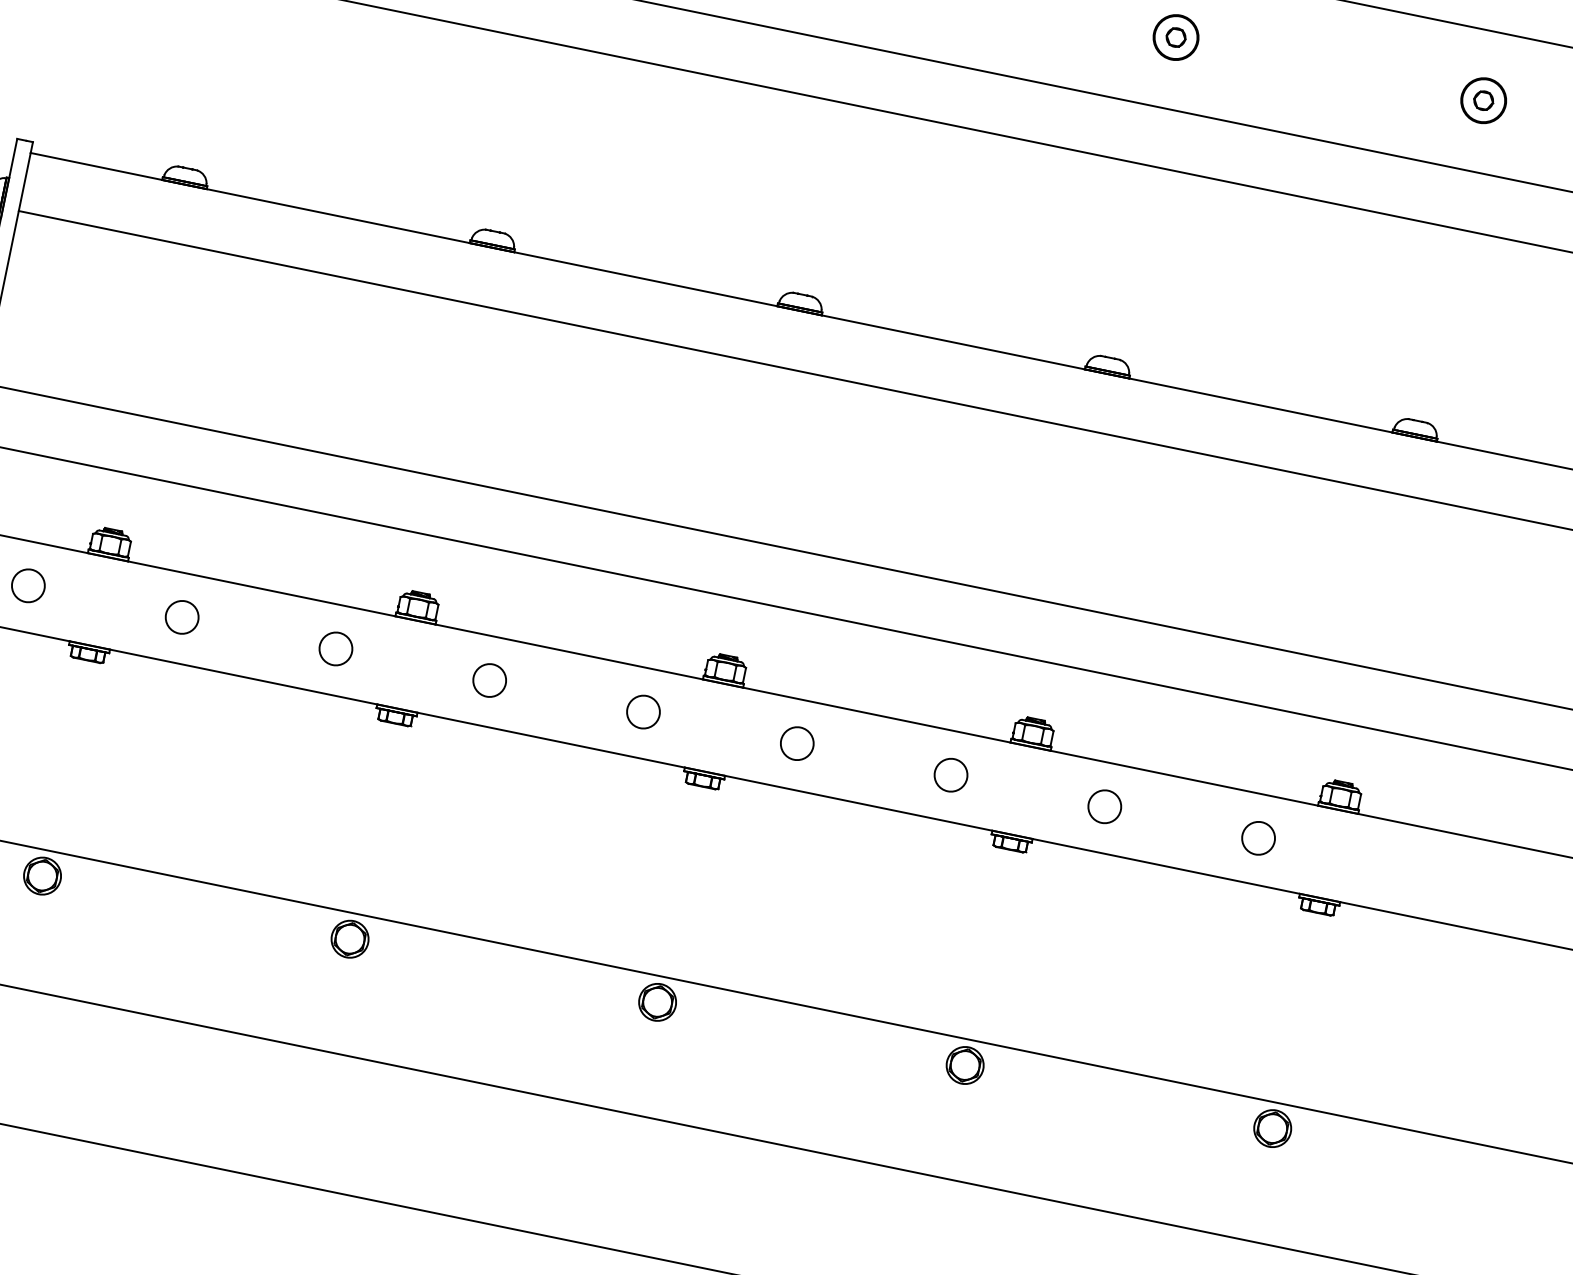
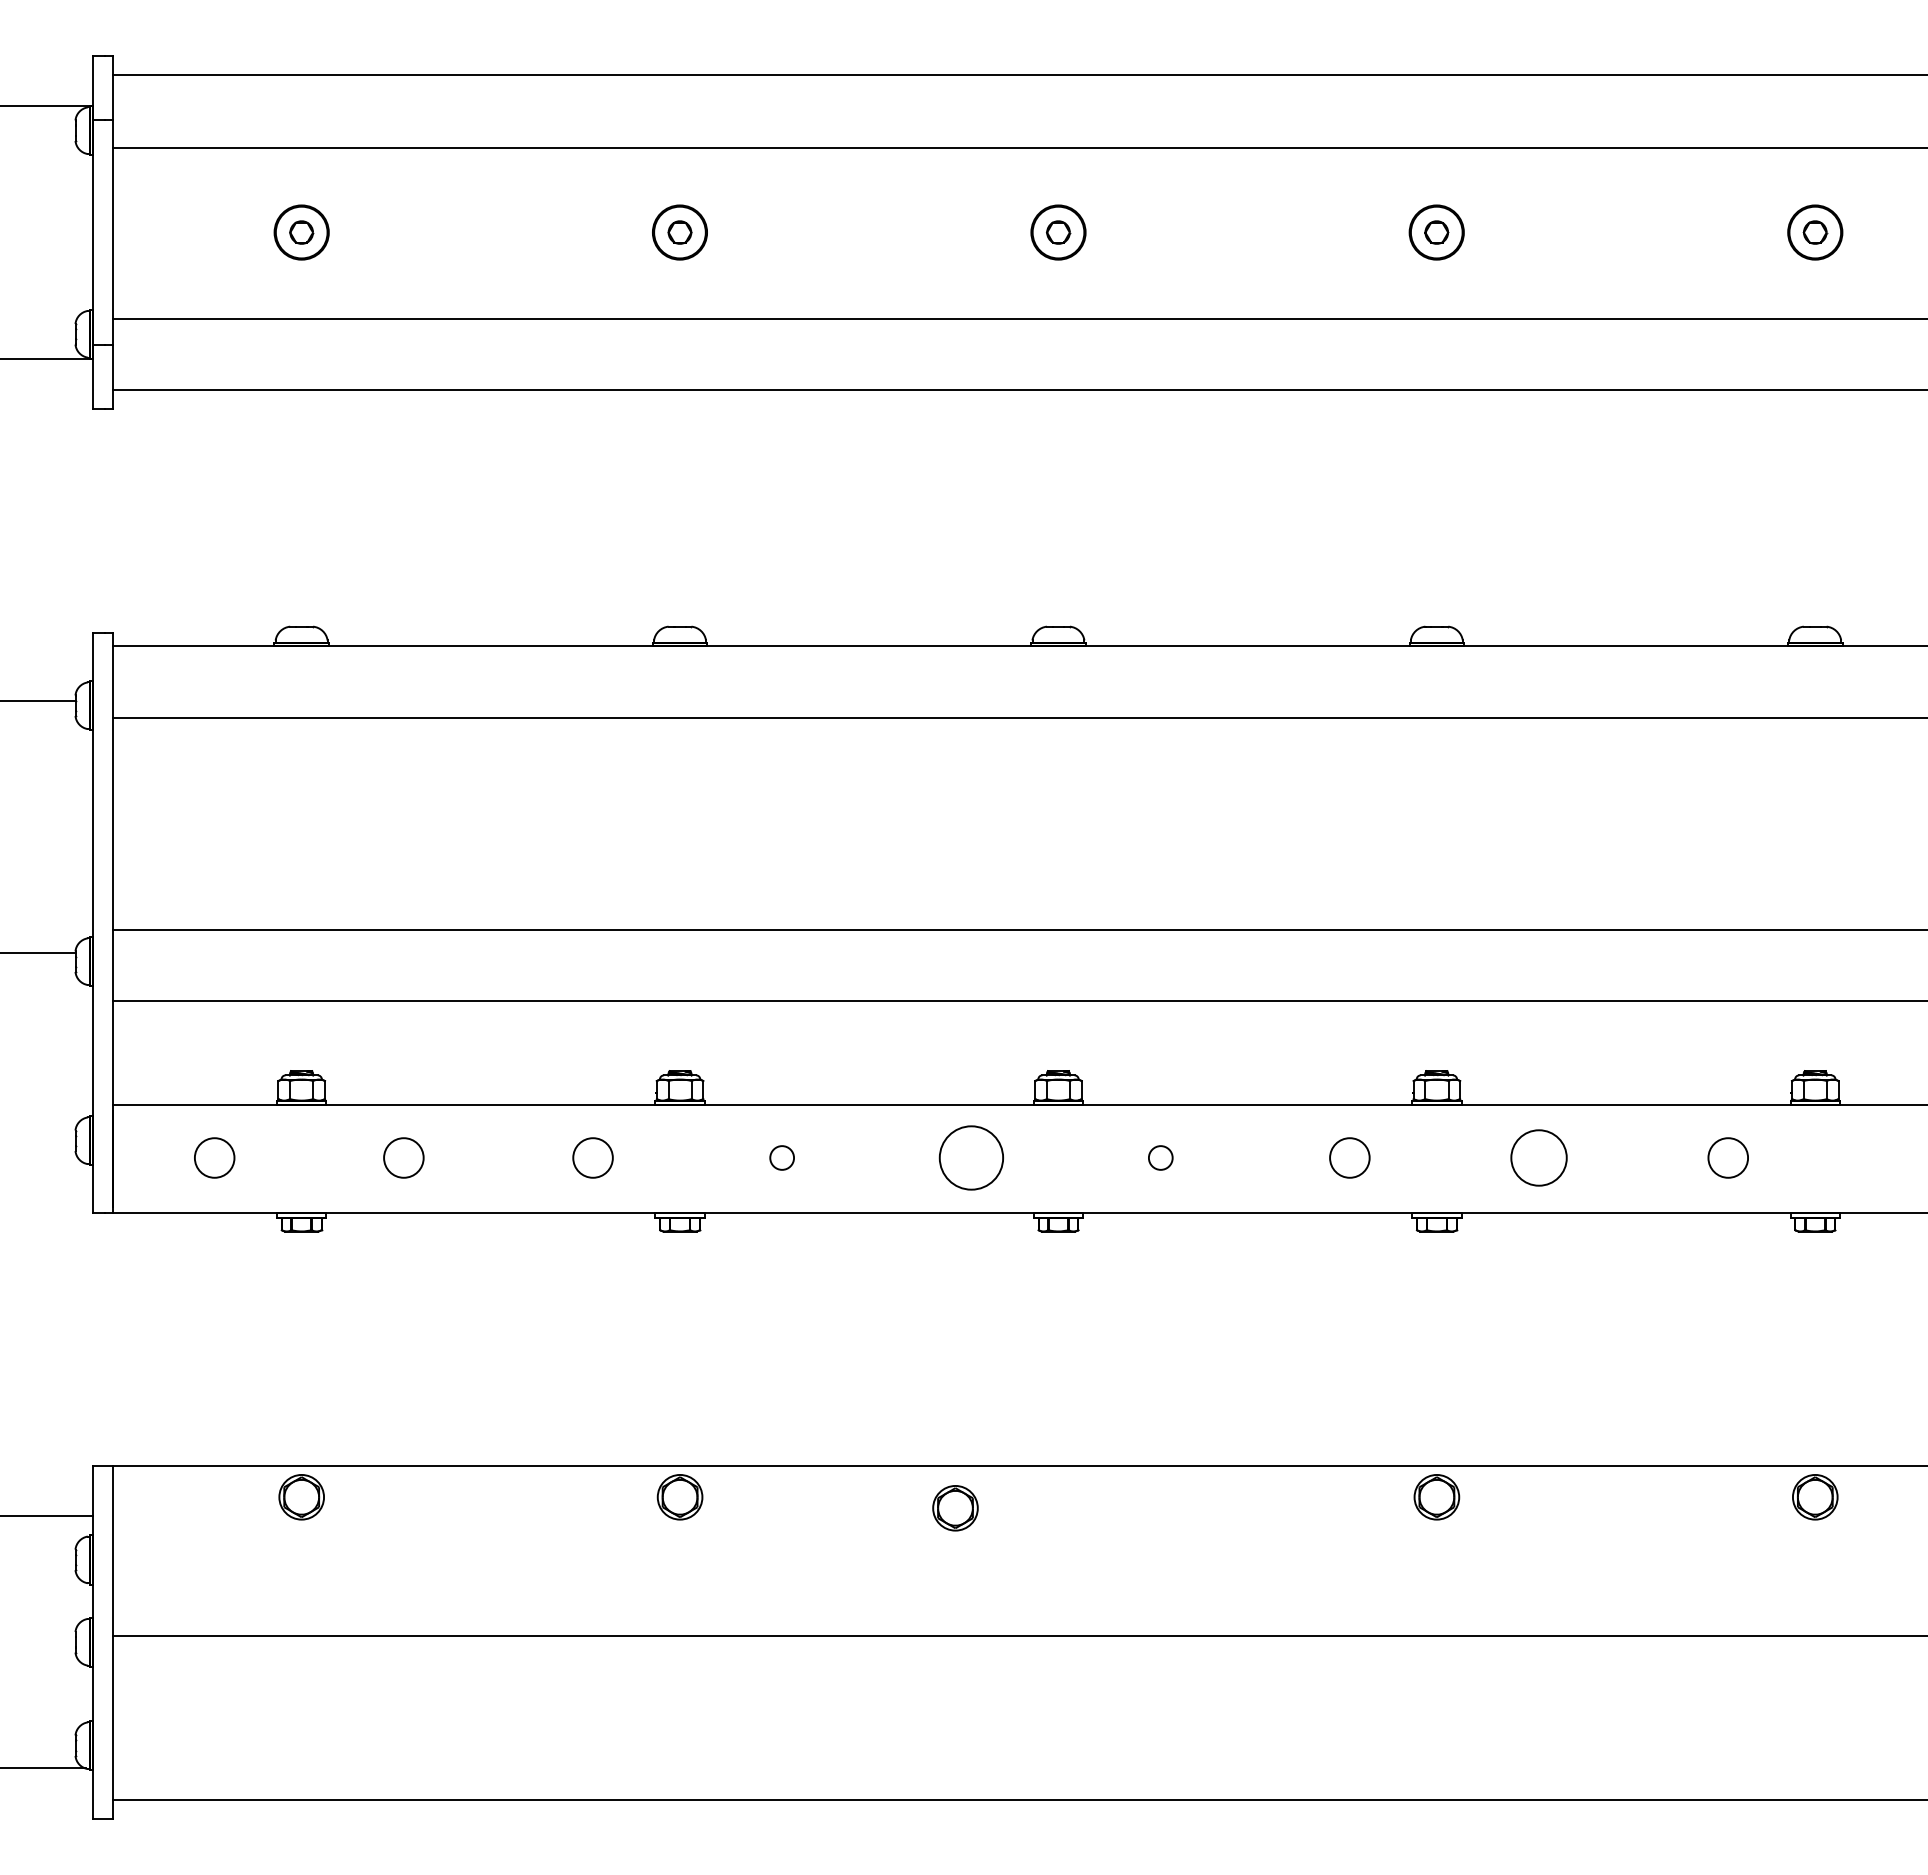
circle: (489, 679) -> (781, 1157), size x0.6
circle: (643, 711) -> (971, 1157), size x1.6
circle: (797, 743) -> (1160, 1157), size x0.6
circle: (1104, 806) -> (1538, 1157), size x1.4
part: (657, 1002) -> (955, 1508), moved

